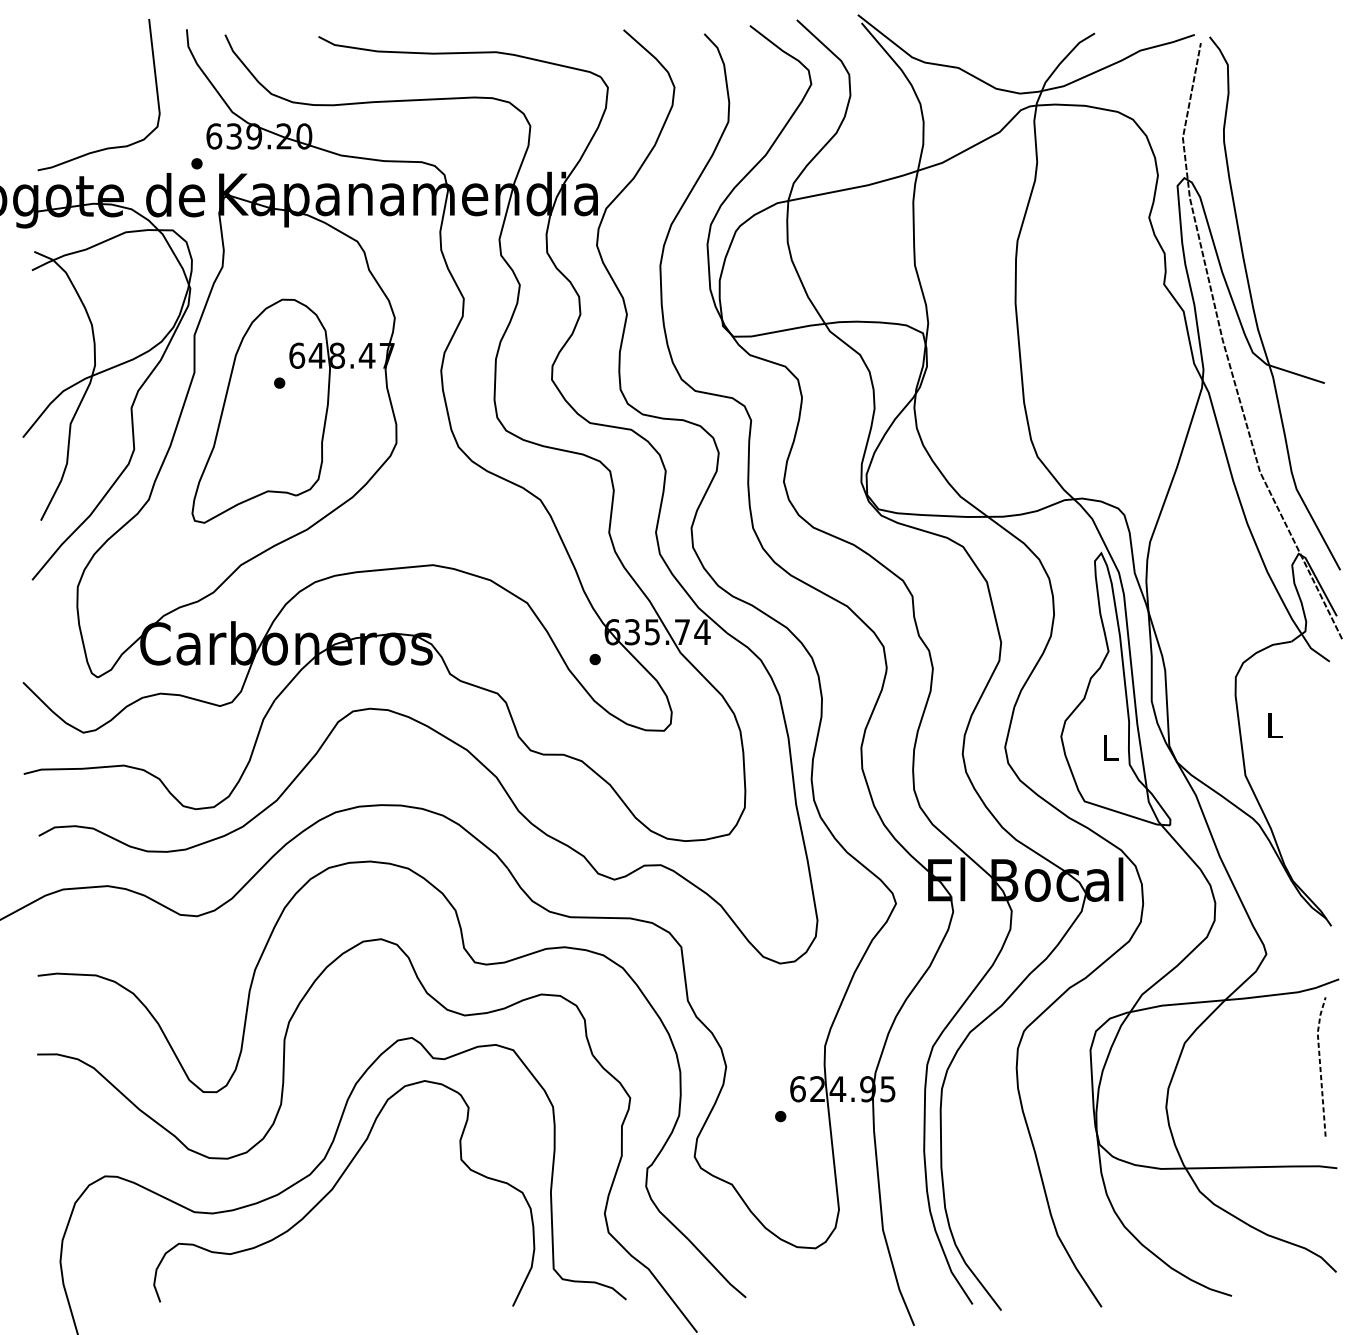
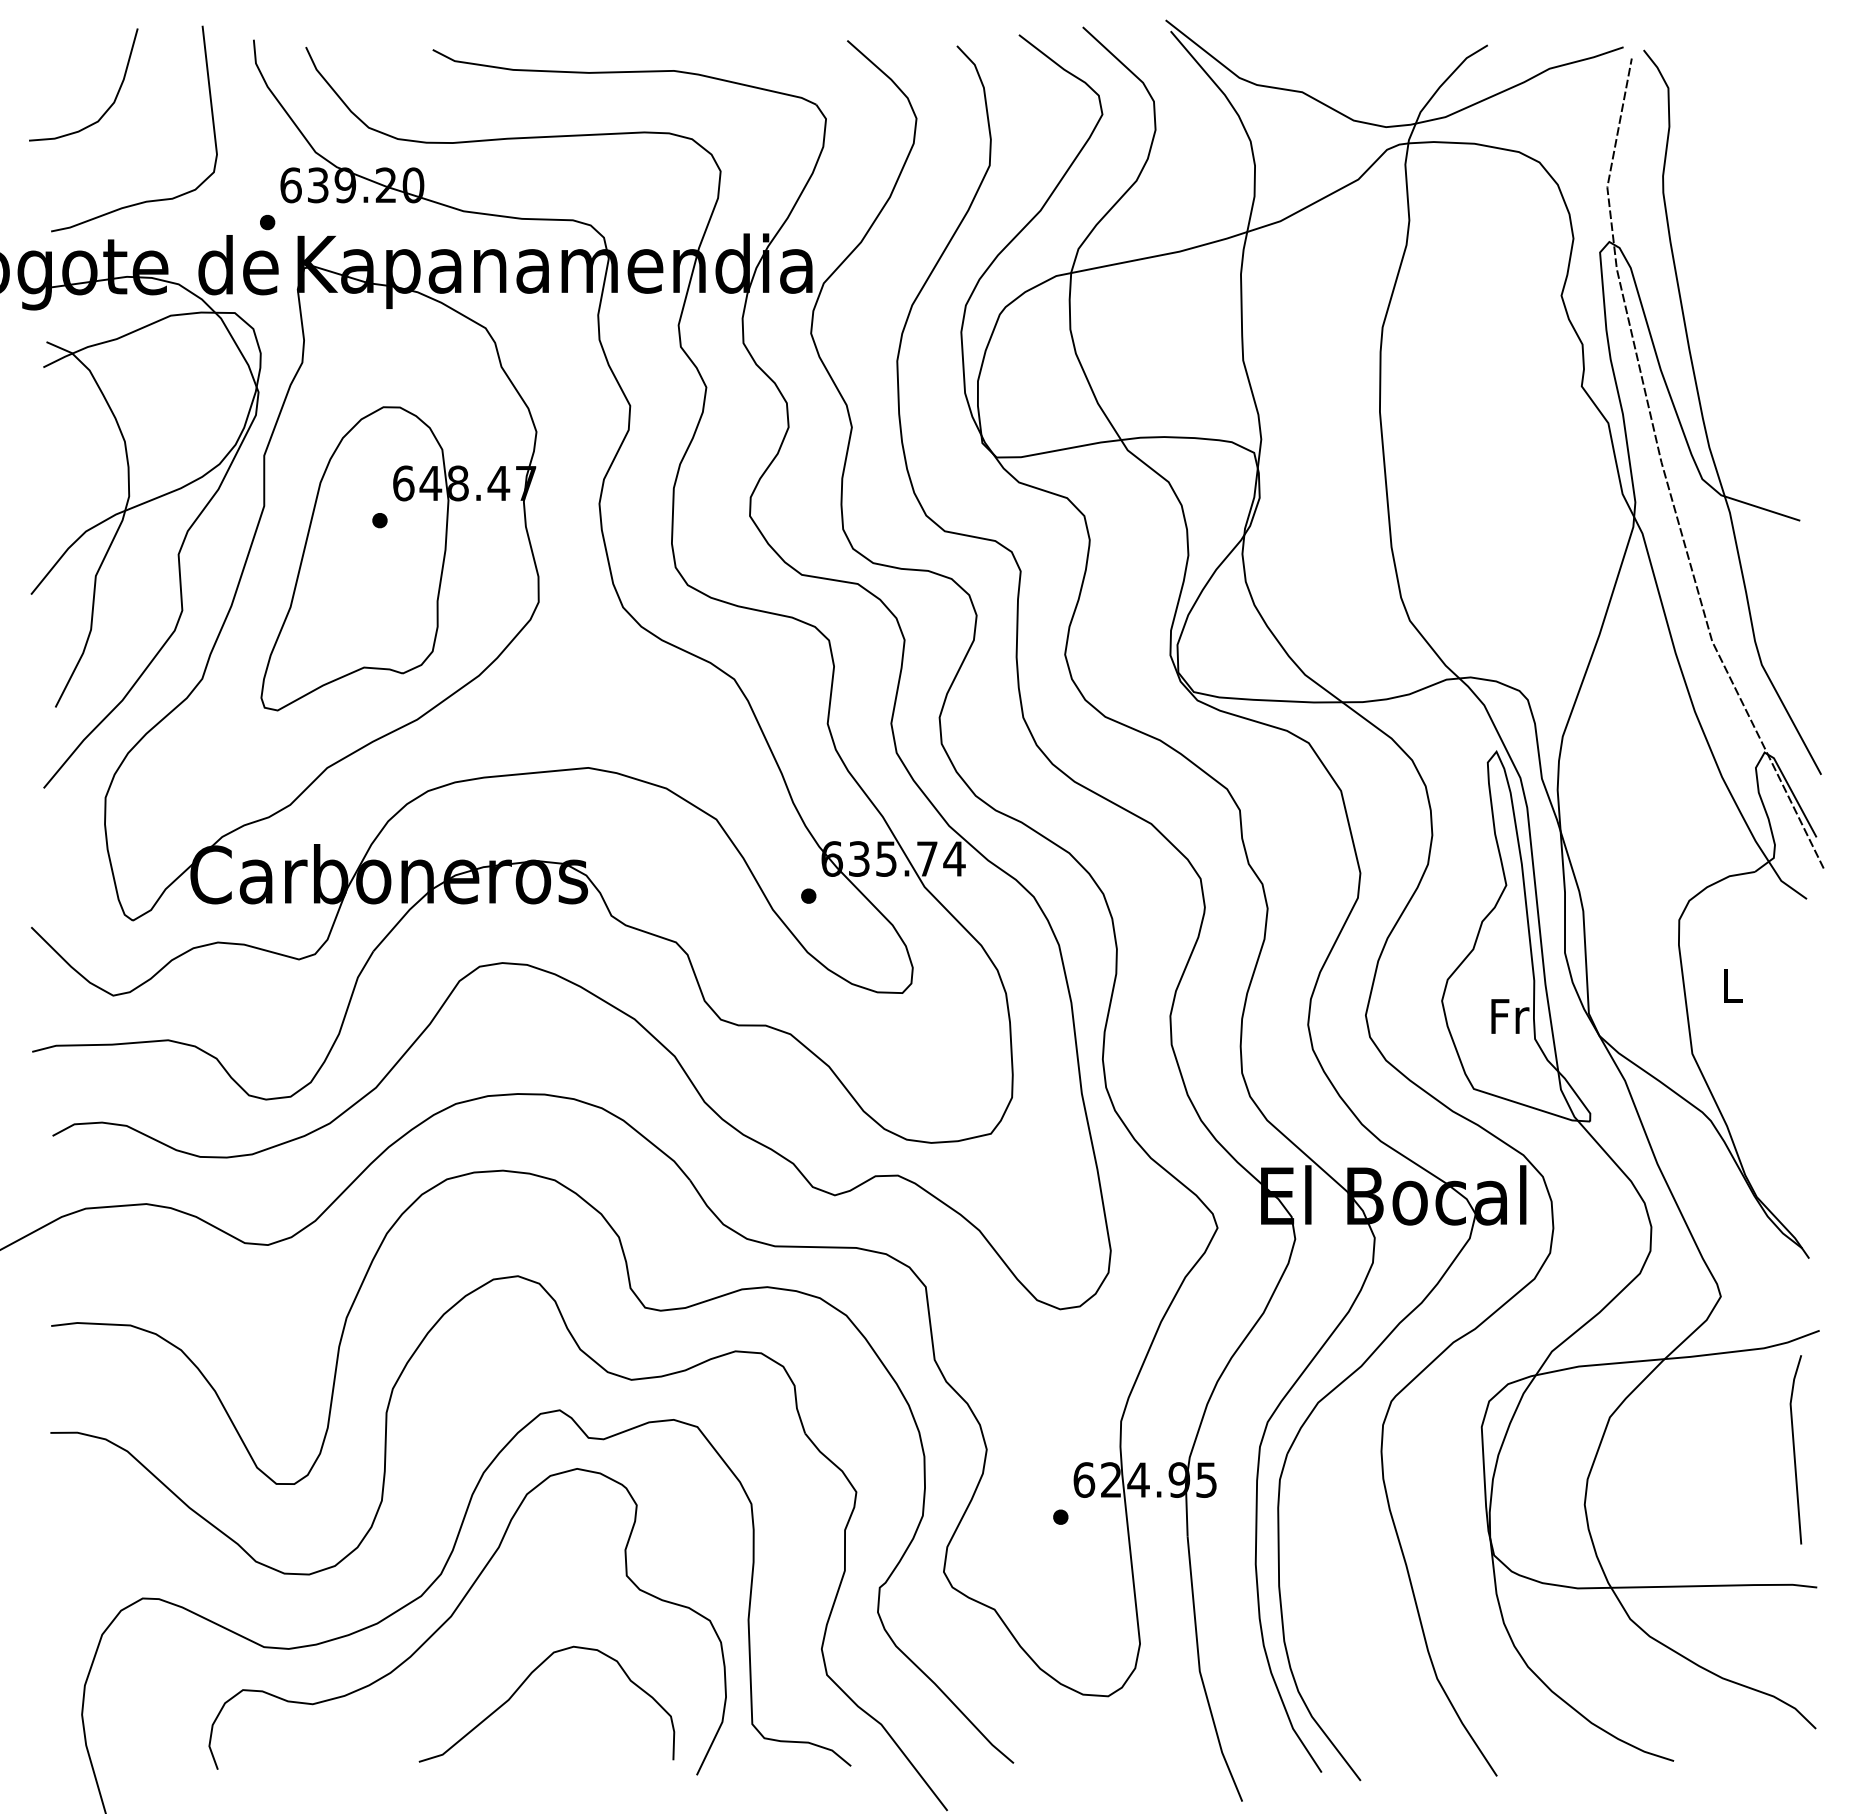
curve: (79, 79) -> (107, 108), added
text: (1111, 748) -> (1510, 1016), L -> Fr
line: (1319, 1065) -> (1793, 1447), dashed -> solid
curve: (385, 1239) -> (523, 1684), added

